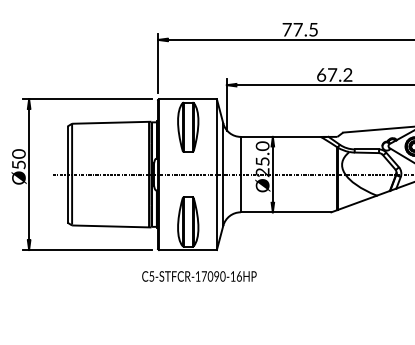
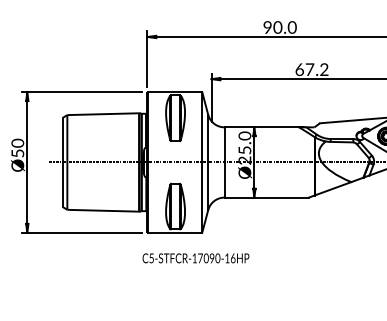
text: (299, 29) -> (279, 27), 77.5 -> 90.0
text: (198, 276) -> (195, 258), moved

